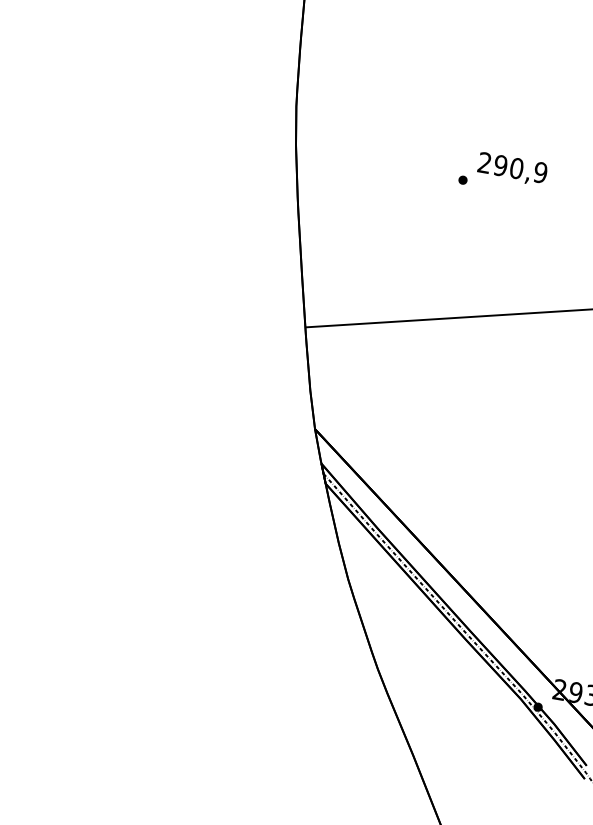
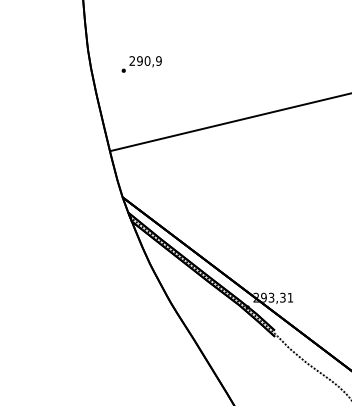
text: (502, 173) -> (141, 64), moved

